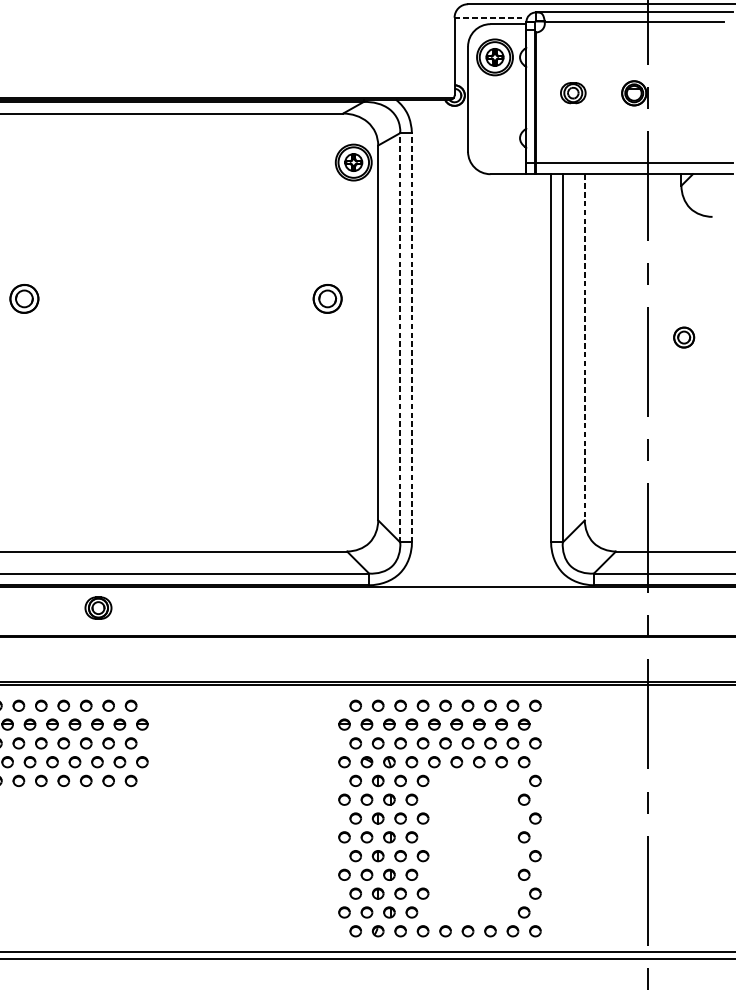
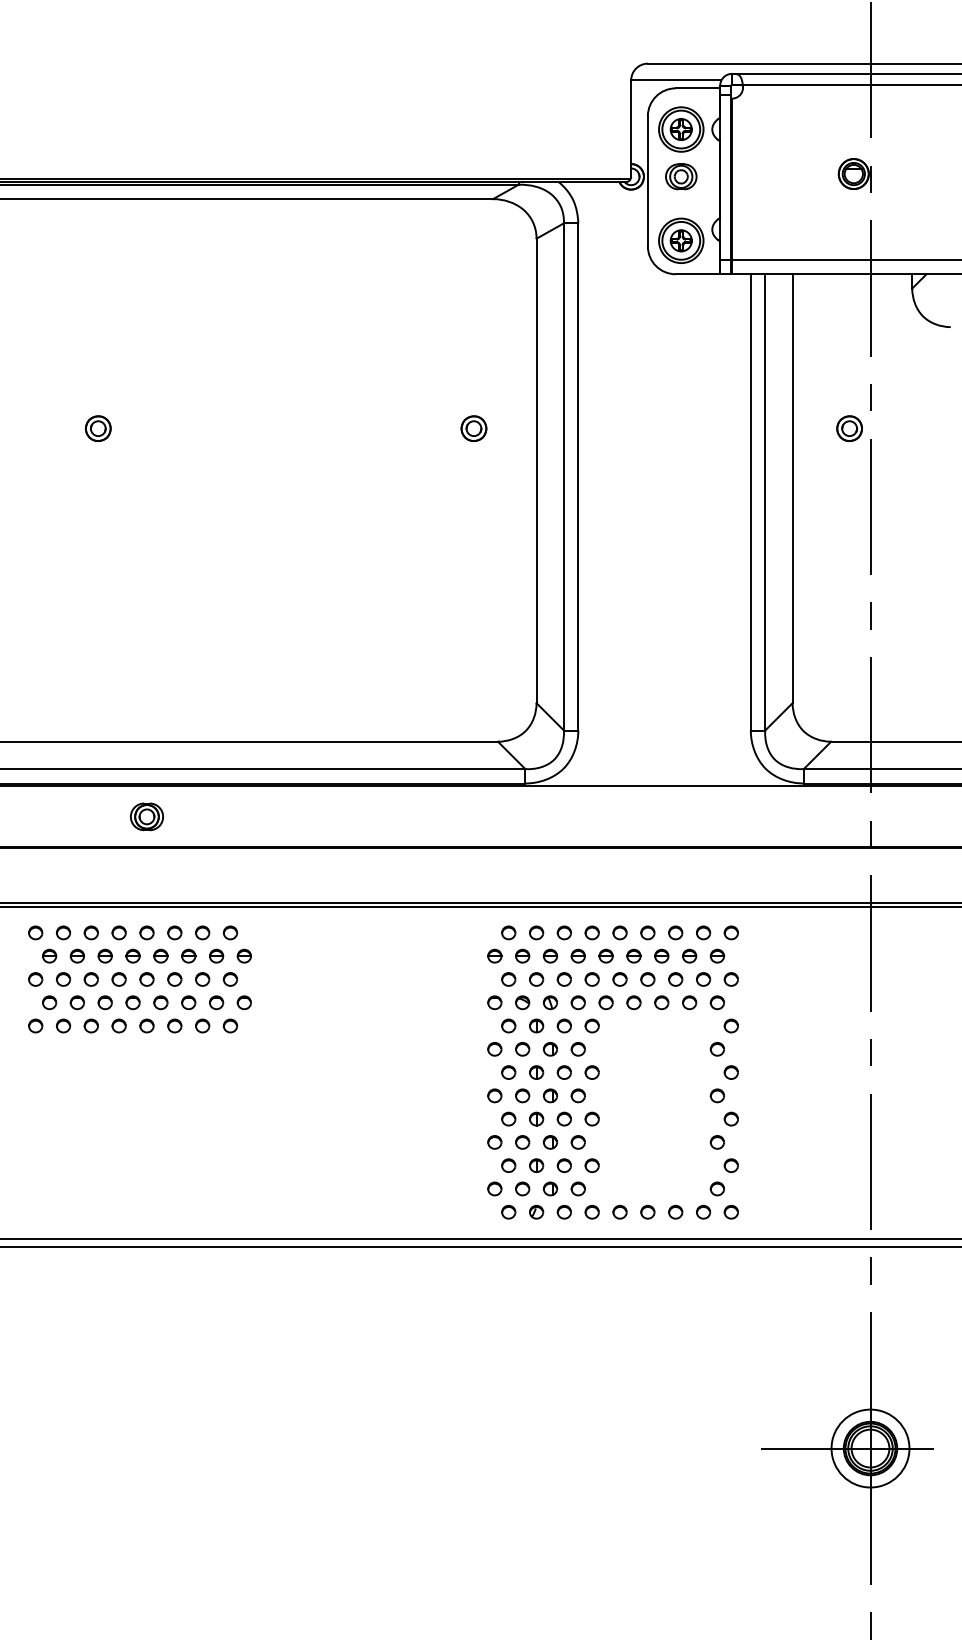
line: (490, 17) -> (675, 80), dashed -> solid
part: (573, 92) -> (681, 176), moved
part: (353, 162) -> (681, 240), moved
part: (24, 298) -> (98, 428), size x0.71
part: (327, 298) -> (473, 428), size x0.71
line: (399, 337) -> (563, 476), dashed -> solid
line: (412, 337) -> (578, 476), dashed -> solid
part: (684, 337) -> (849, 428), moved
line: (584, 347) -> (792, 489), dashed -> solid
part: (98, 607) -> (146, 816), moved

